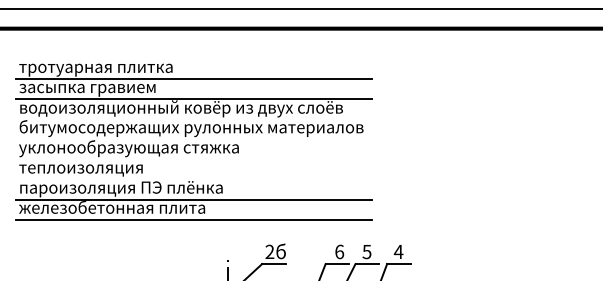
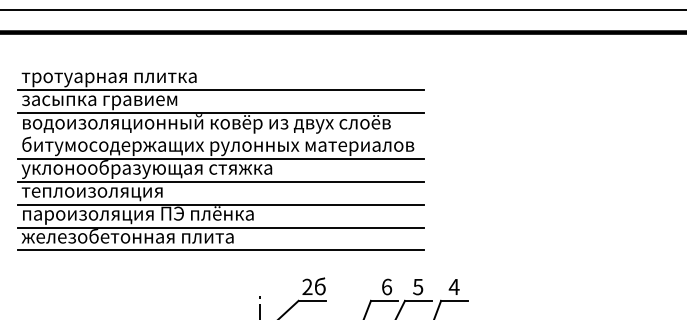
line: (193, 139) -> (220, 158), added
line: (193, 159) -> (220, 181), added
line: (193, 179) -> (220, 204), added

